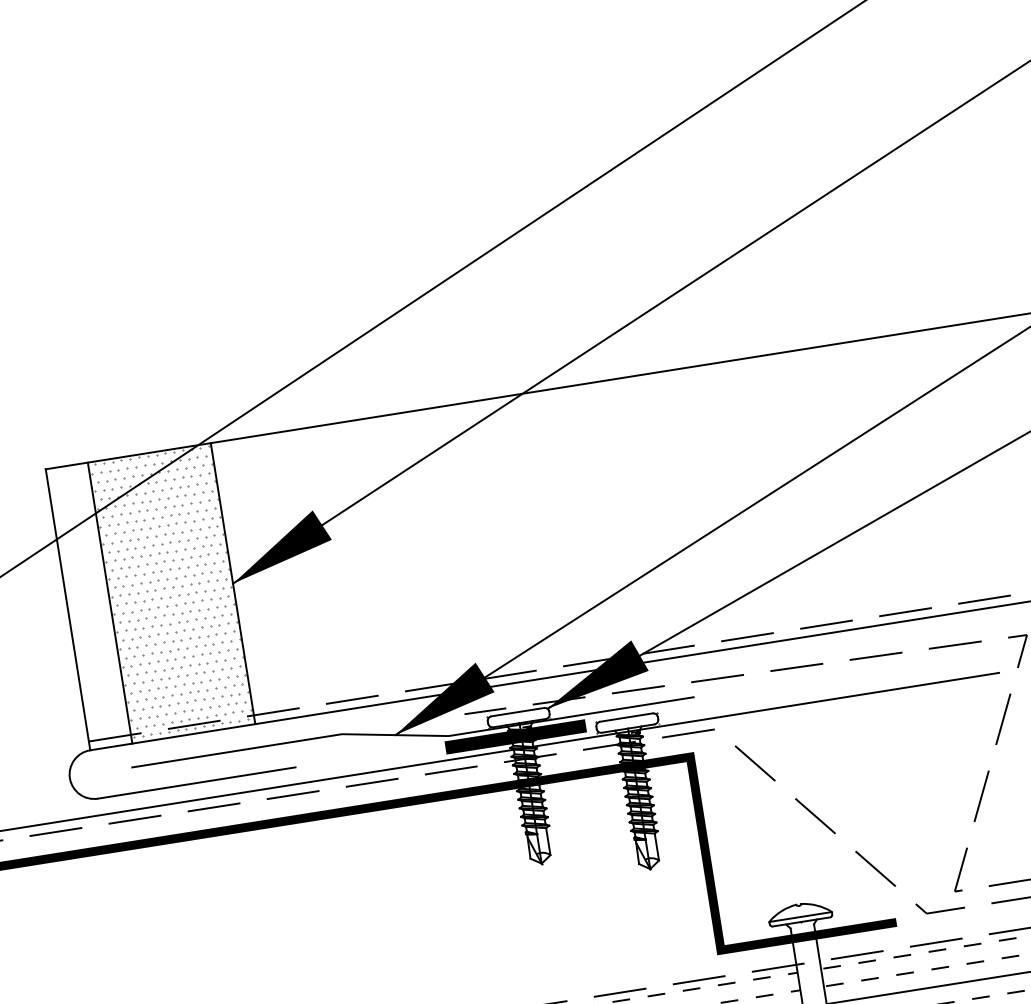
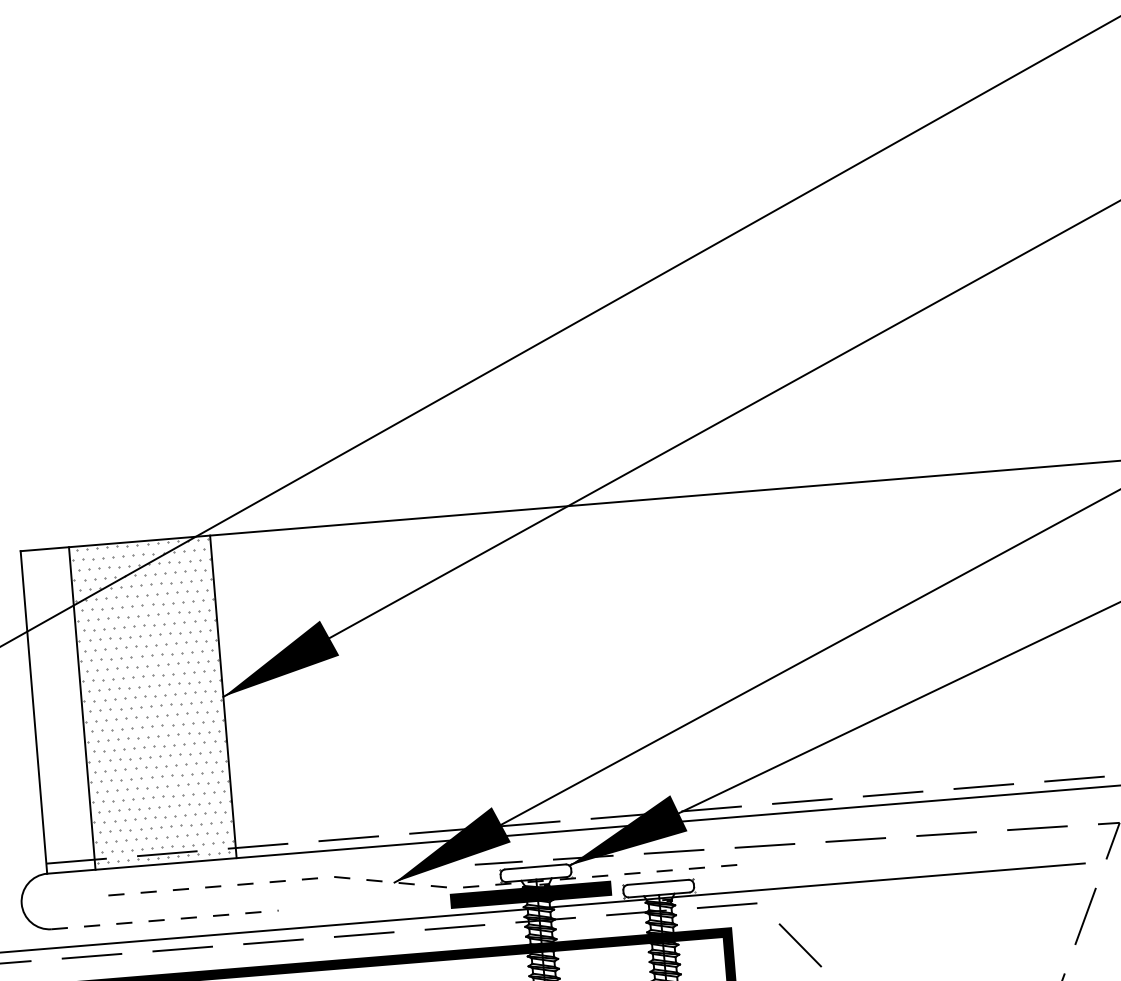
line: (412, 735) -> (413, 884), solid -> dashed
line: (197, 782) -> (166, 919), solid -> dashed

